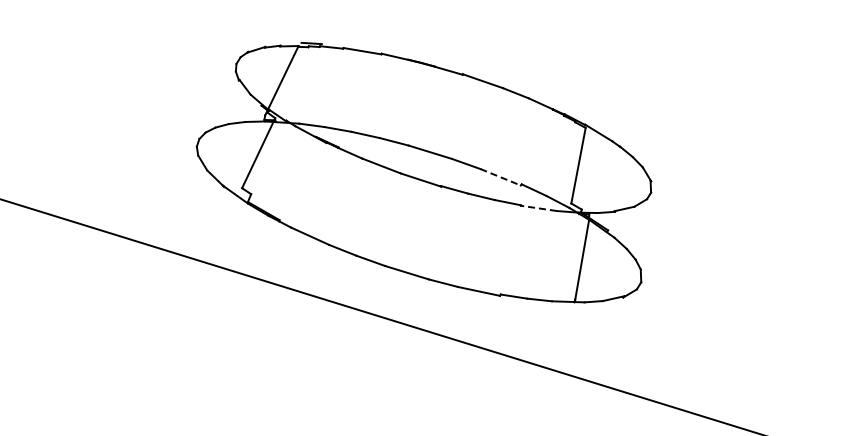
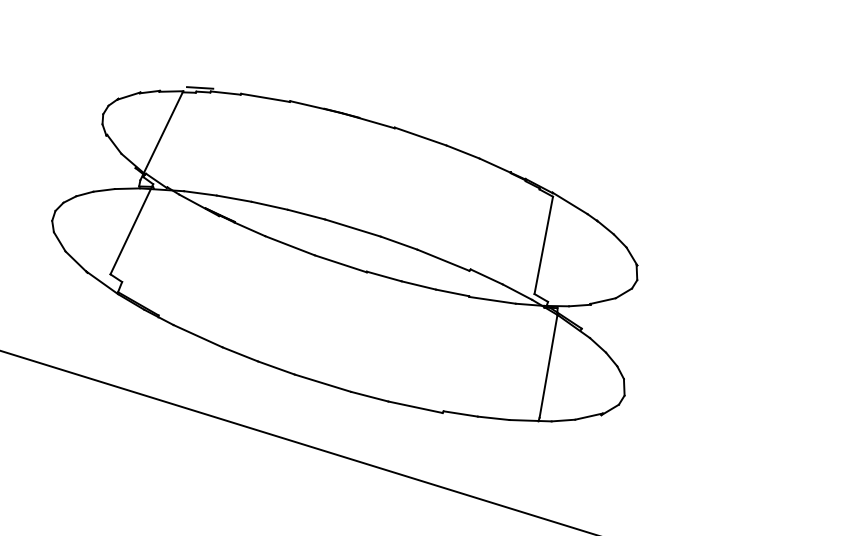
line: (500, 177) -> (443, 260), dashed -> solid
line: (538, 208) -> (492, 300), dashed -> solid

